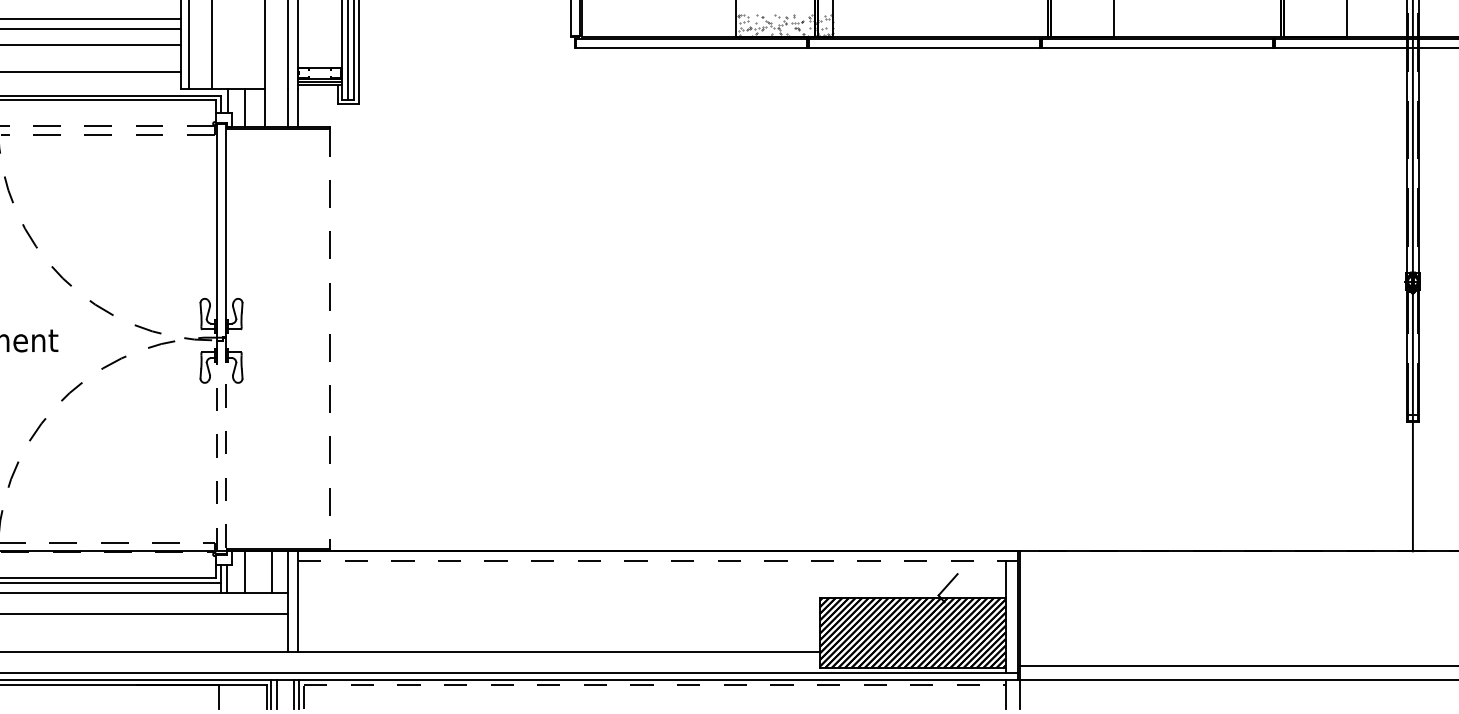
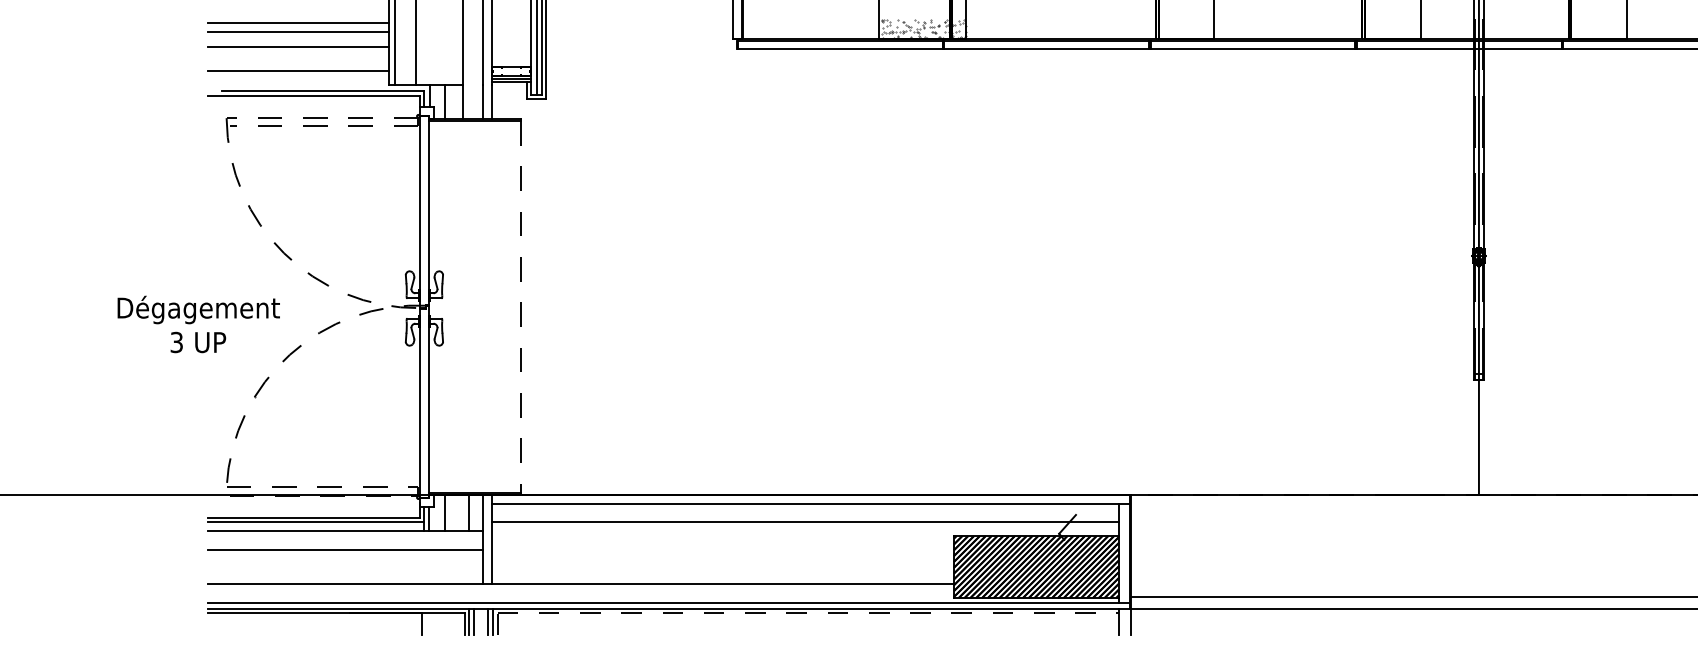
line: (226, 445) -> (428, 401), dashed -> solid
line: (217, 448) -> (420, 403), dashed -> solid
line: (657, 561) -> (810, 503), dashed -> solid
line: (652, 582) -> (805, 522), added

